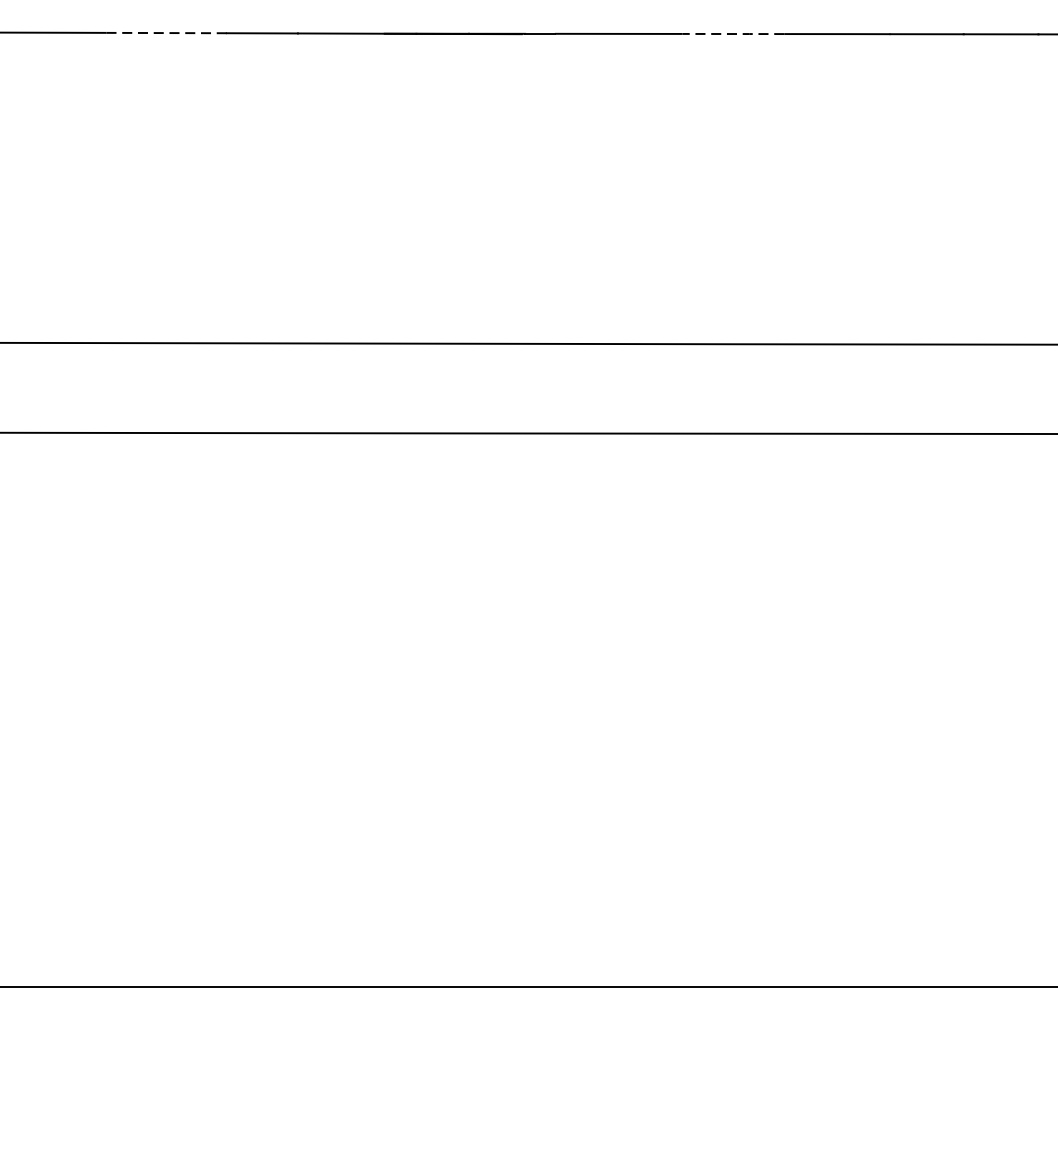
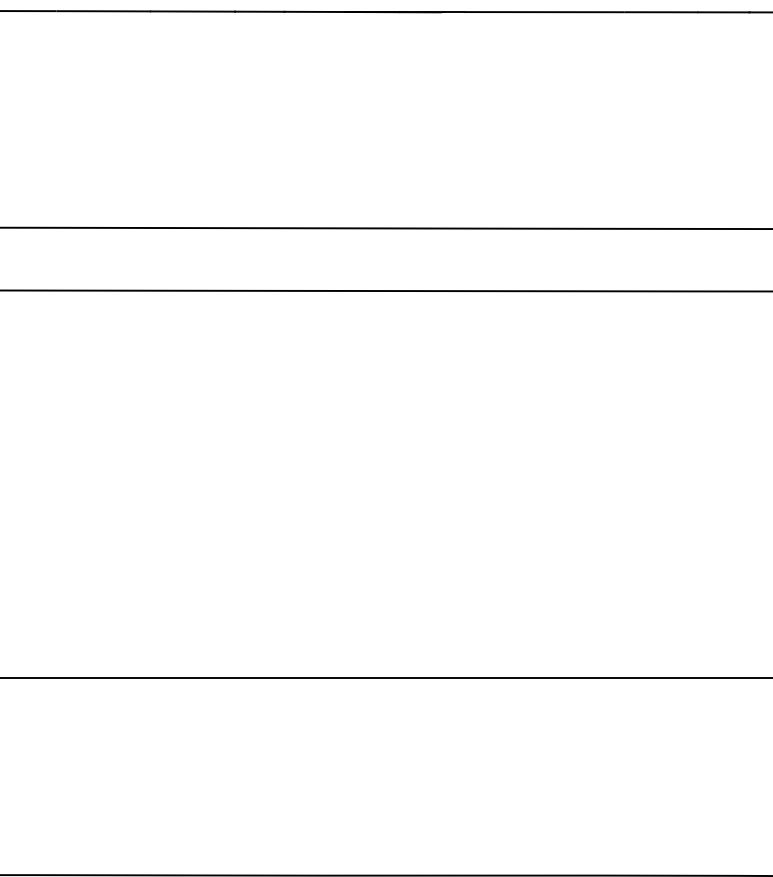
line: (167, 33) -> (193, 11), dashed -> solid
line: (734, 34) -> (589, 12), dashed -> solid

